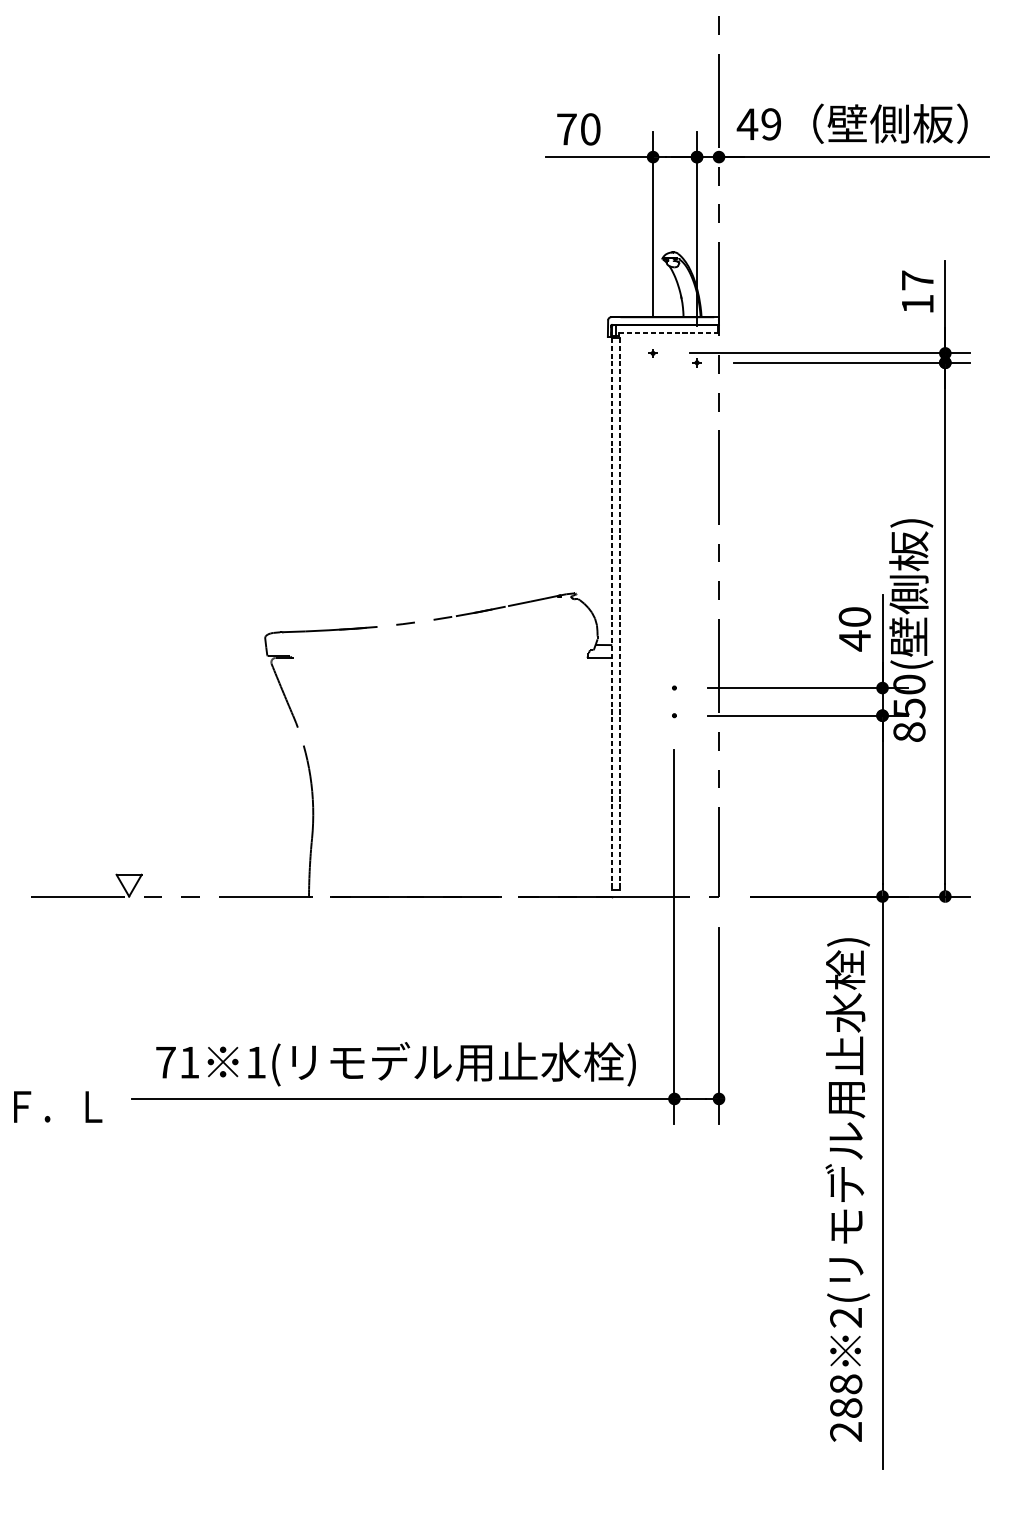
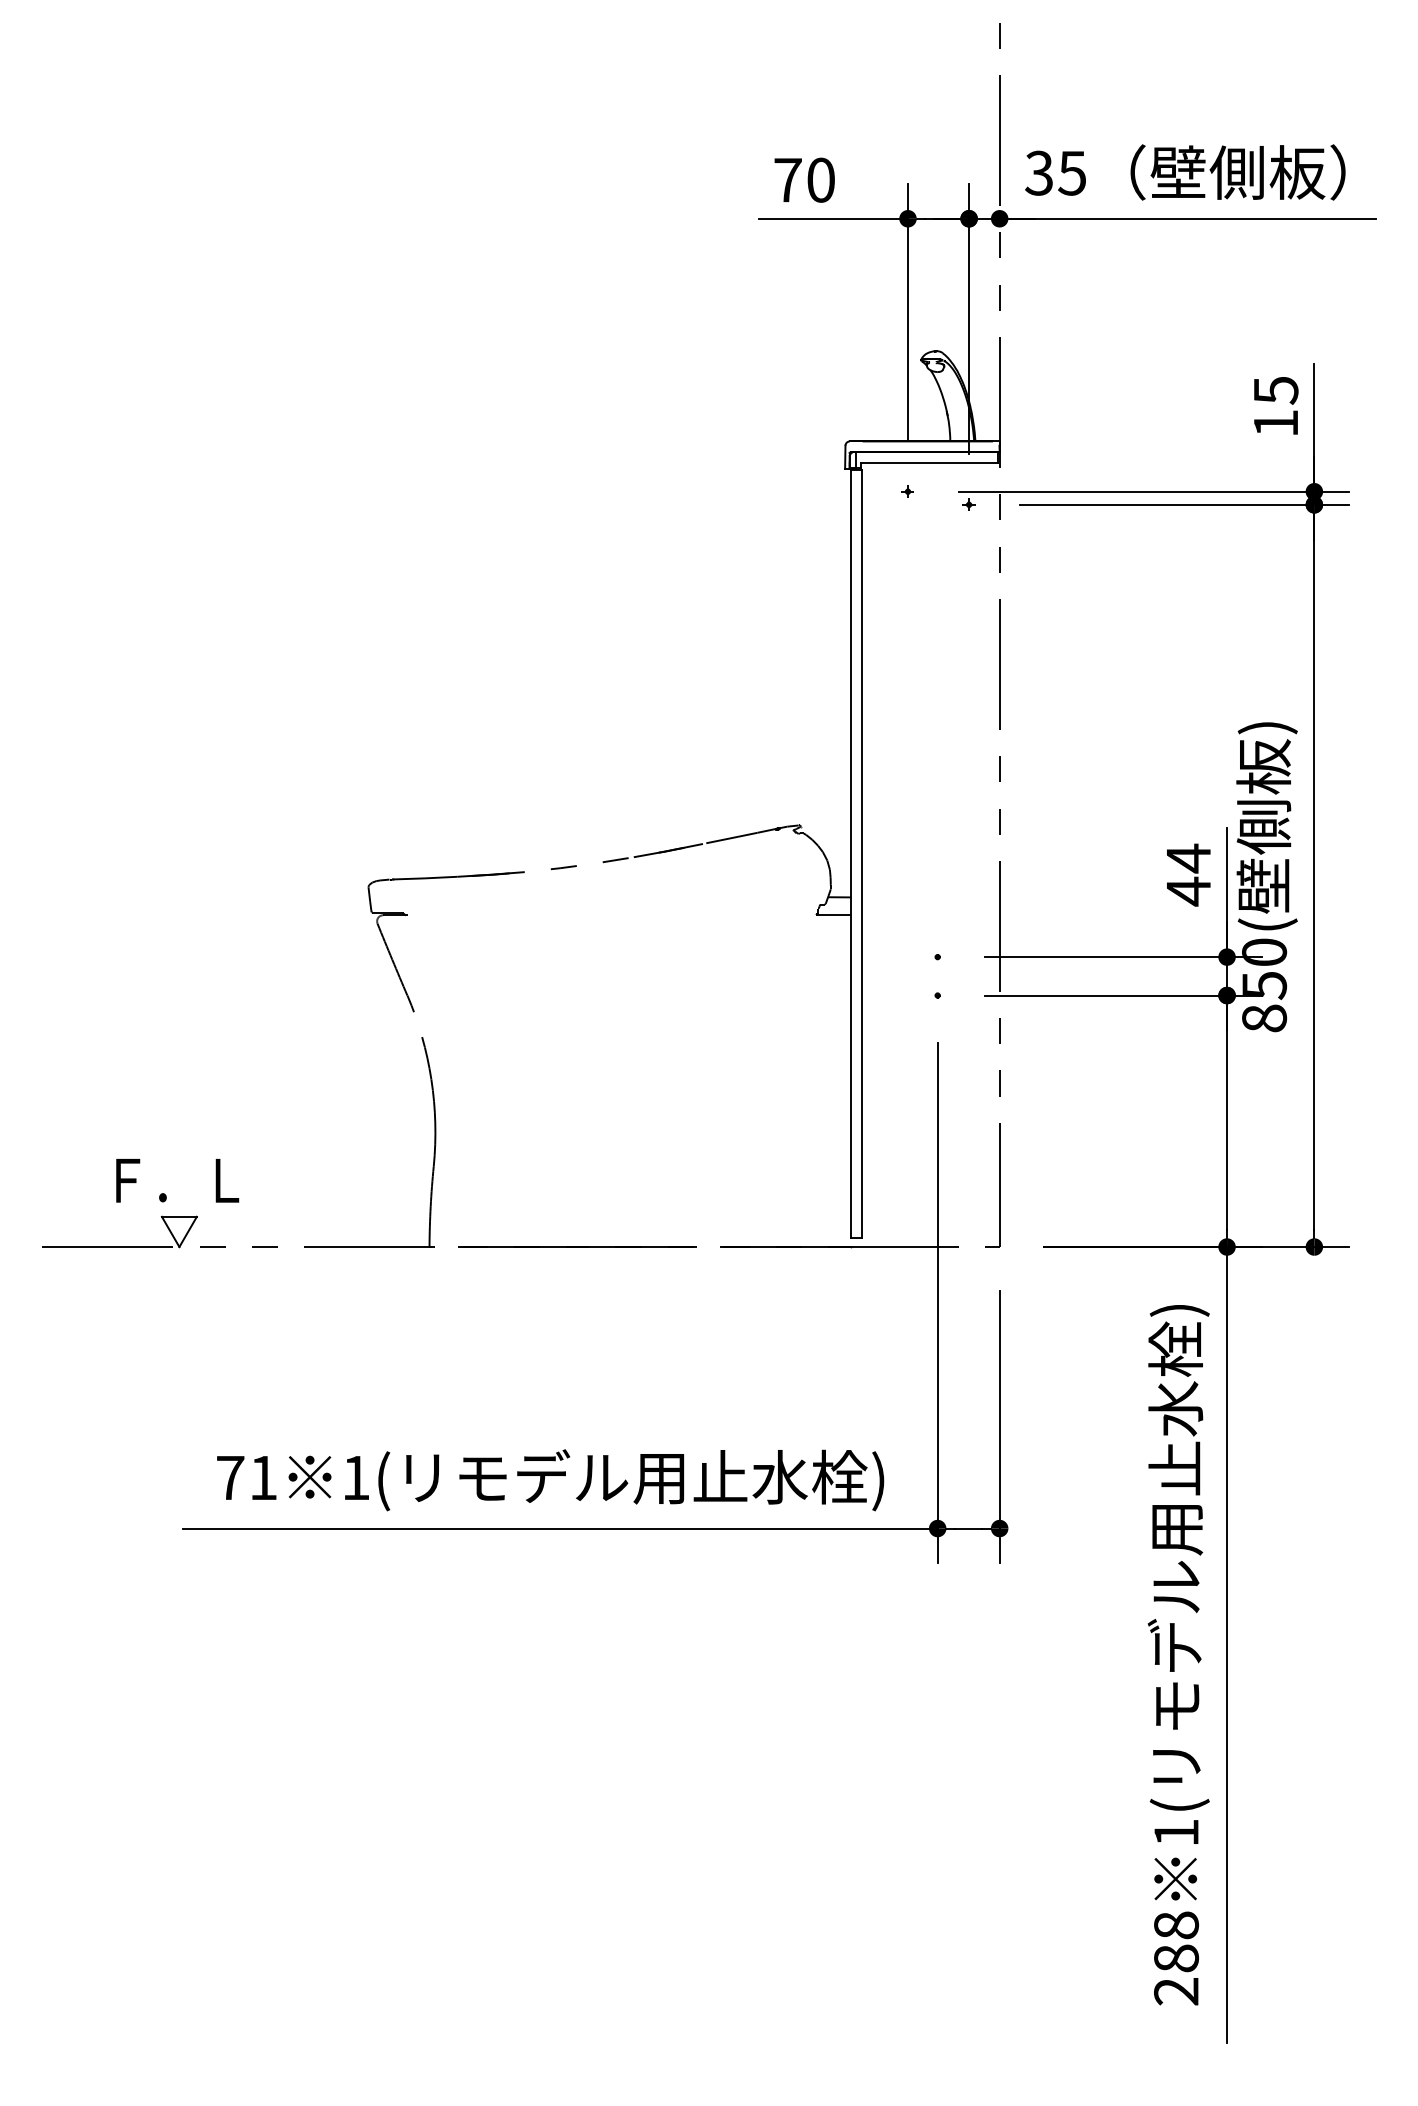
text: (758, 123) -> (1054, 172), 49 -> 35
text: (918, 280) -> (1276, 390), 17 -> 15
line: (668, 332) -> (929, 462), dashed -> solid
line: (612, 614) -> (851, 854), dashed -> solid
line: (619, 614) -> (861, 854), dashed -> solid
text: (854, 617) -> (1188, 858), 40 -> 44
text: (58, 1106) -> (177, 1180), moved
text: (846, 1317) -> (1176, 1832), 2( -> 1(

